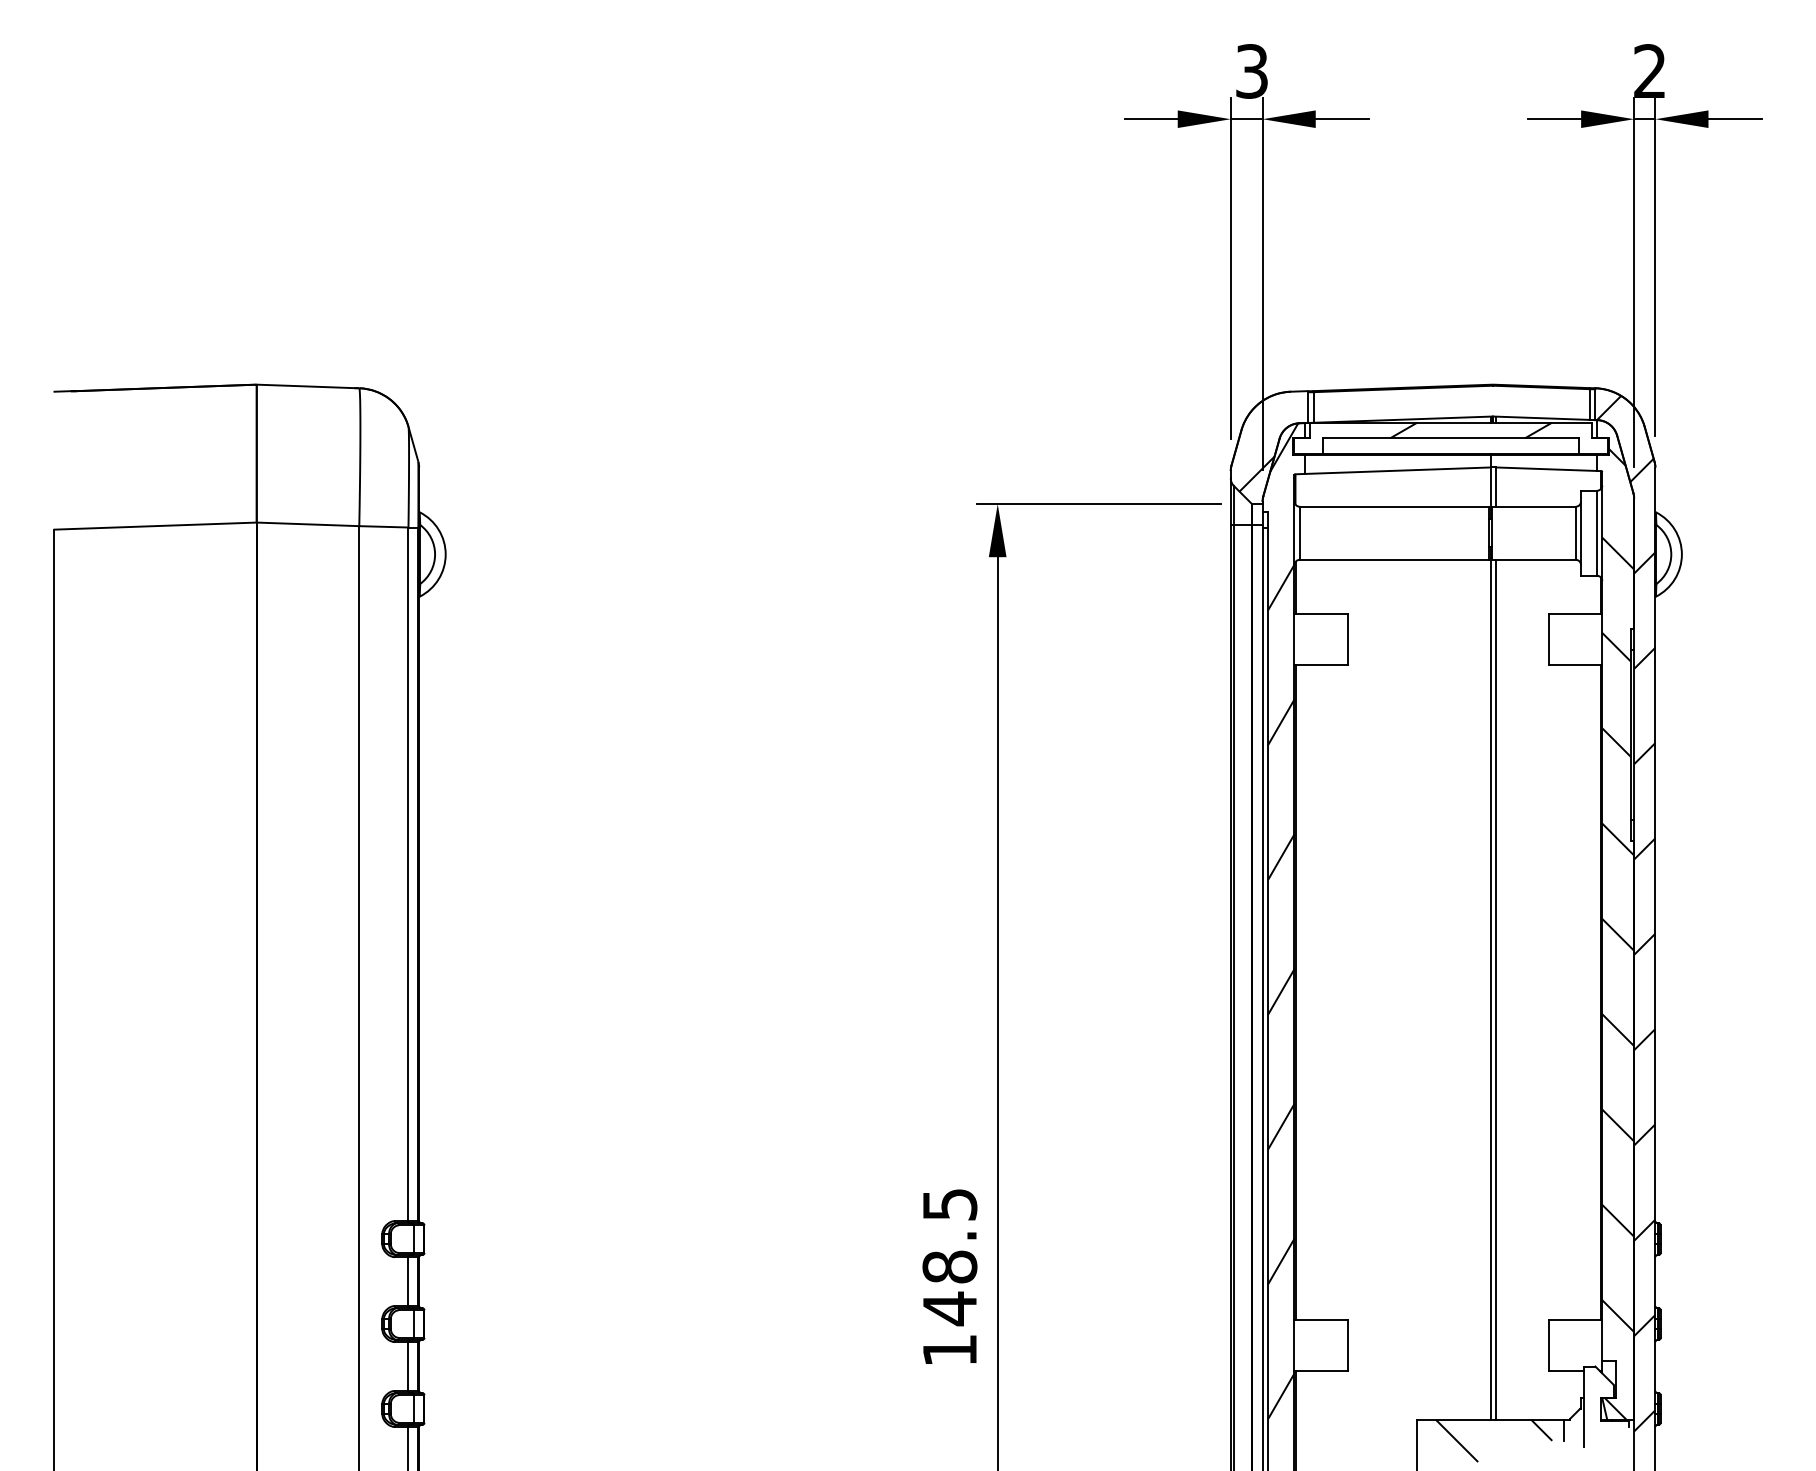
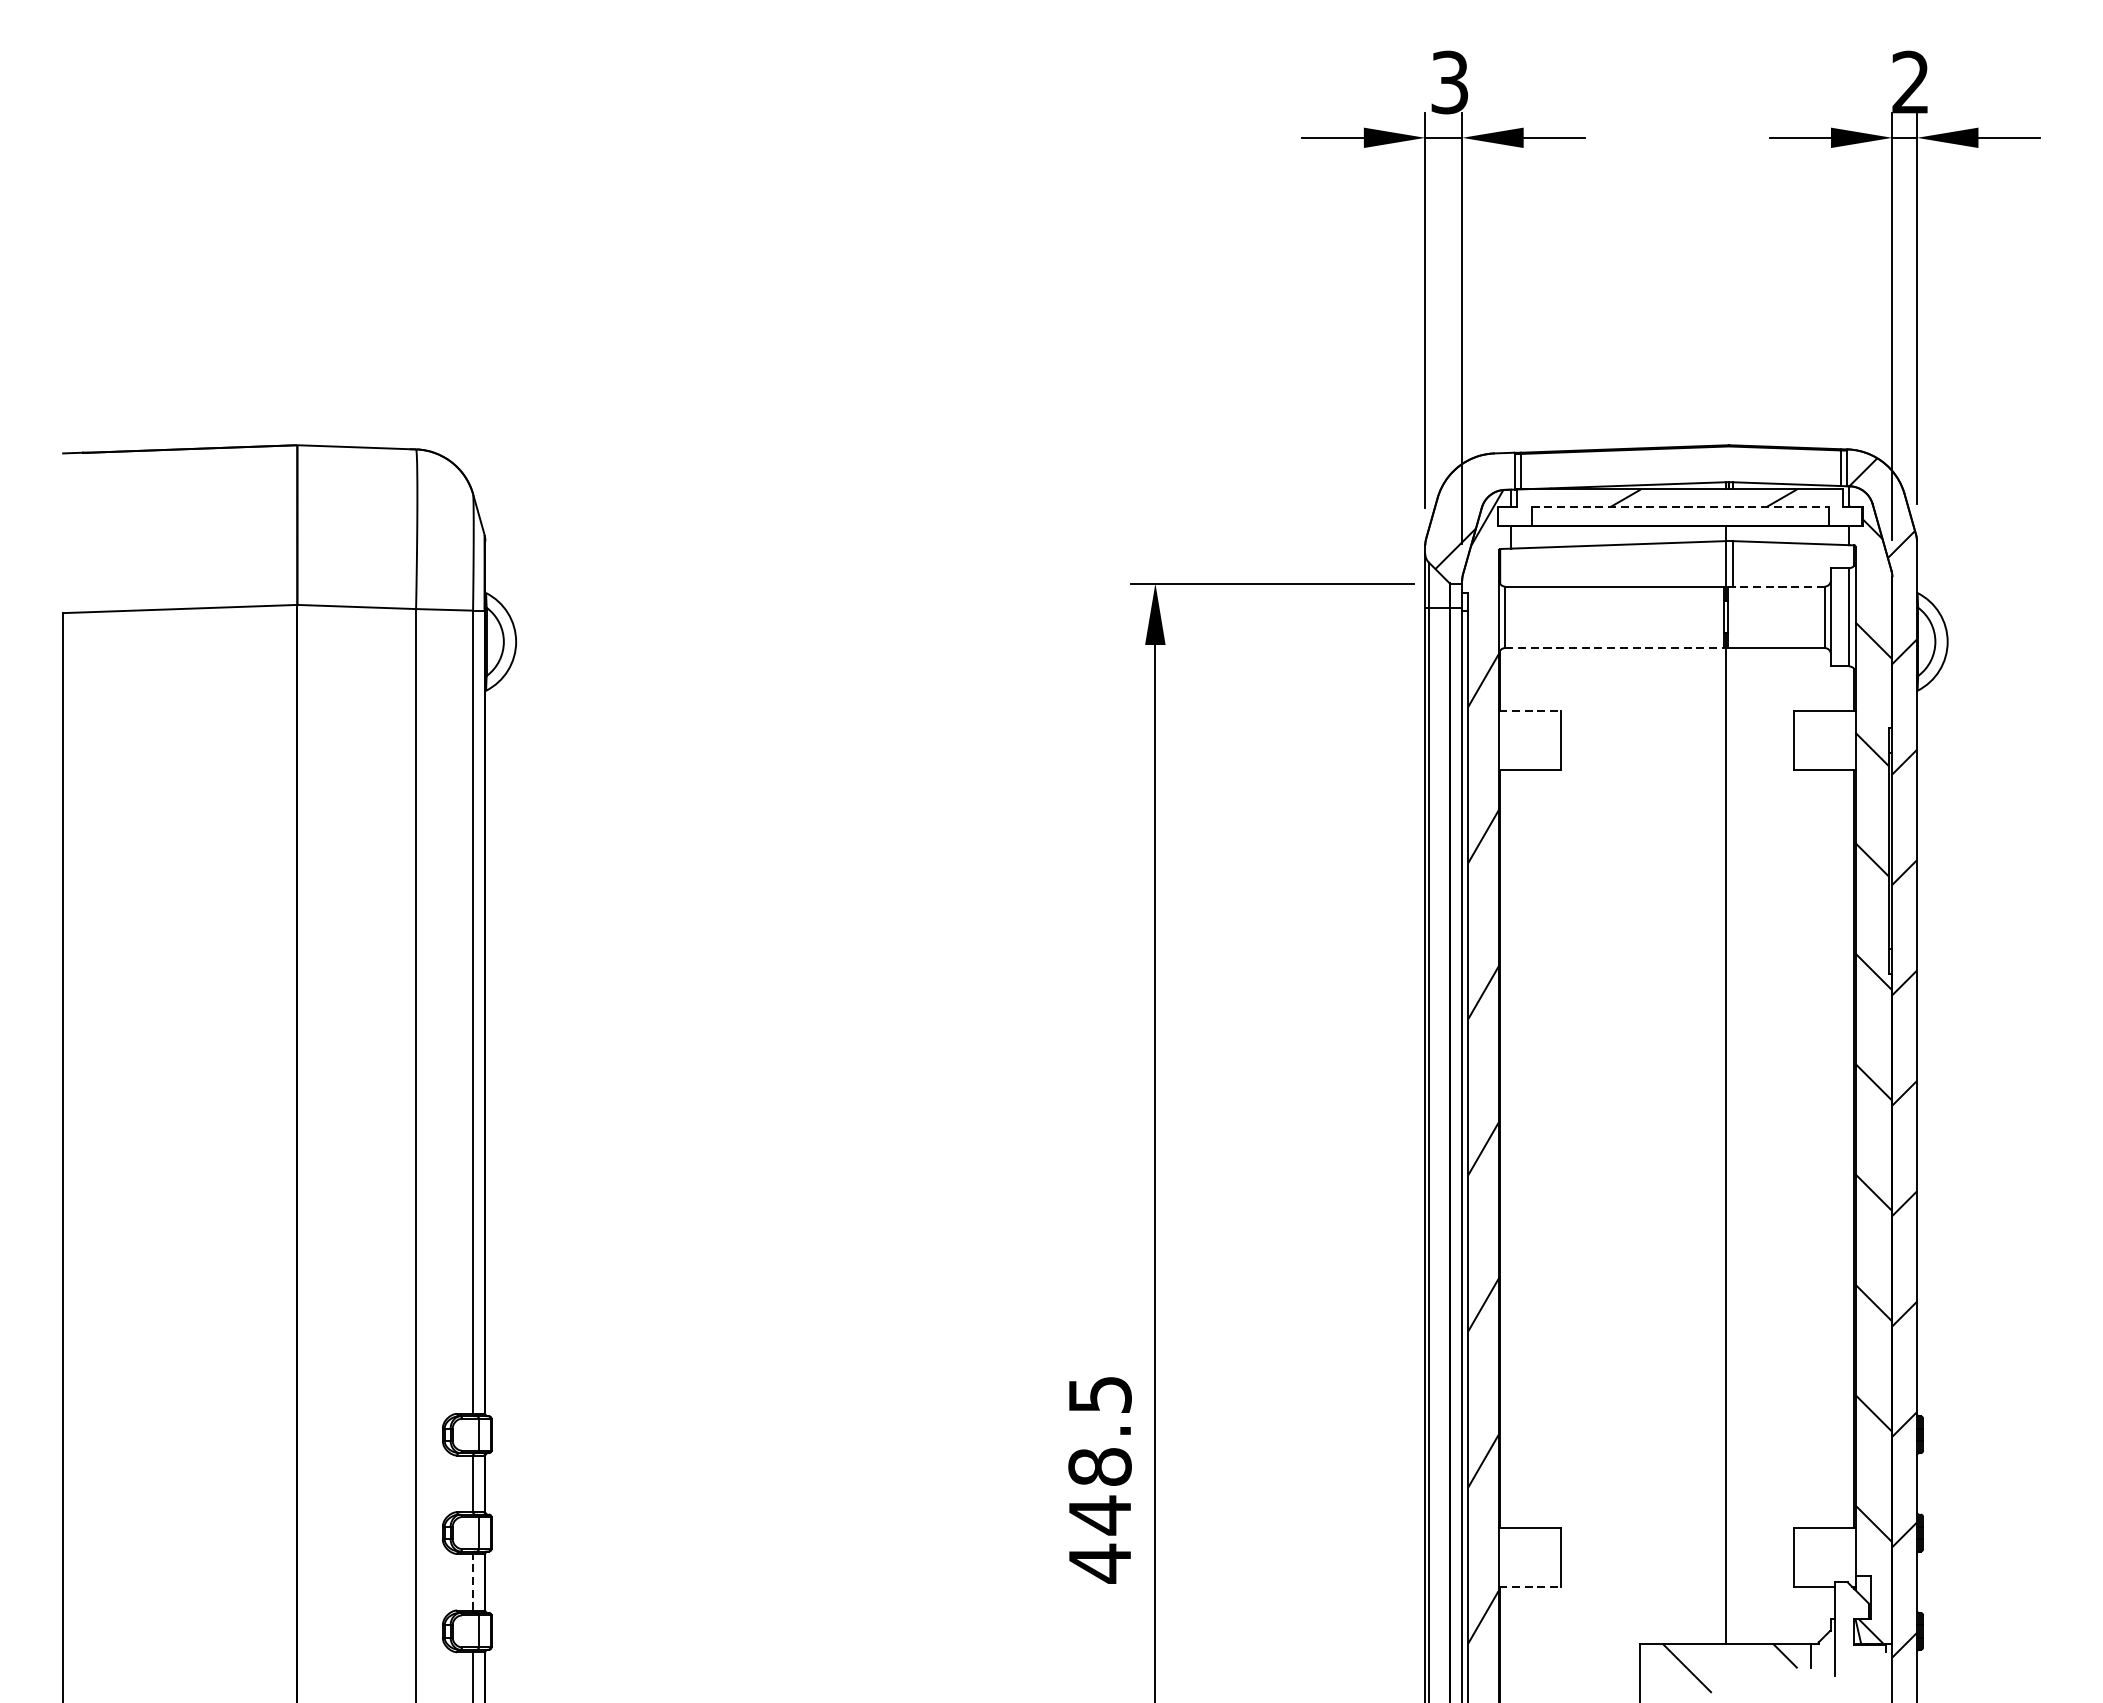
line: (1451, 438) -> (1680, 507), solid -> dashed
line: (1533, 506) -> (1775, 586), solid -> dashed
line: (1394, 559) -> (1614, 647), solid -> dashed
line: (1321, 613) -> (1530, 710), solid -> dashed
line: (1496, 989) -> (1732, 1145), removed
text: (949, 1350) -> (1099, 1563), 148.5 -> 448.5
line: (408, 1366) -> (473, 1582), solid -> dashed
line: (1321, 1370) -> (1530, 1586), solid -> dashed

